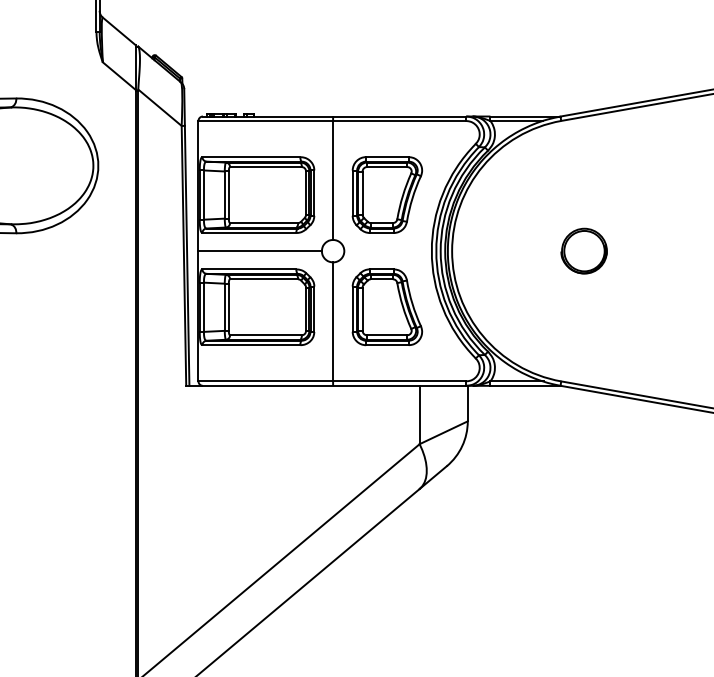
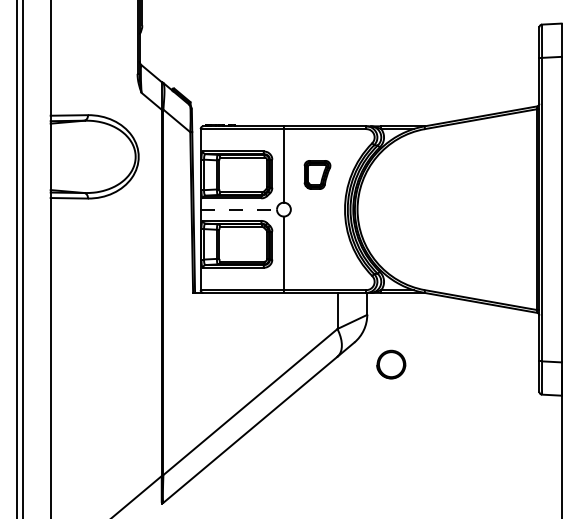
part: (387, 194) -> (317, 174), size x0.6
line: (261, 250) -> (239, 209), solid -> dashed
part: (584, 250) -> (391, 364), moved
part: (387, 307) -> (317, 244), removed

